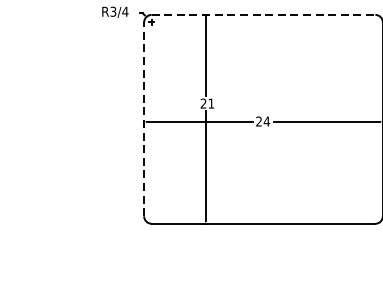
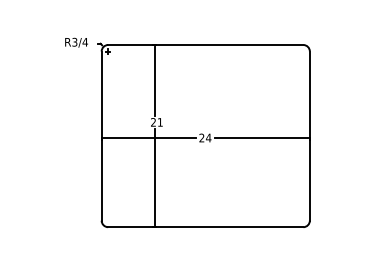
line: (263, 15) -> (205, 45), dashed -> solid
line: (143, 119) -> (101, 136), dashed -> solid

